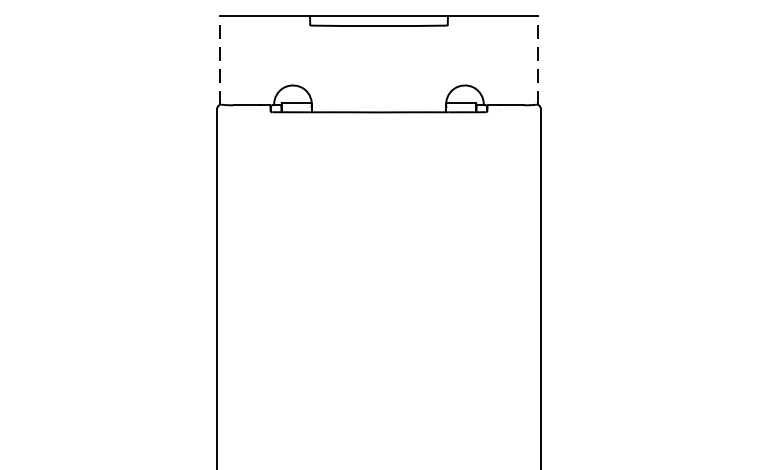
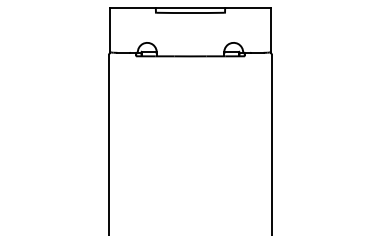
line: (219, 58) -> (110, 29), dashed -> solid
line: (538, 58) -> (270, 29), dashed -> solid

